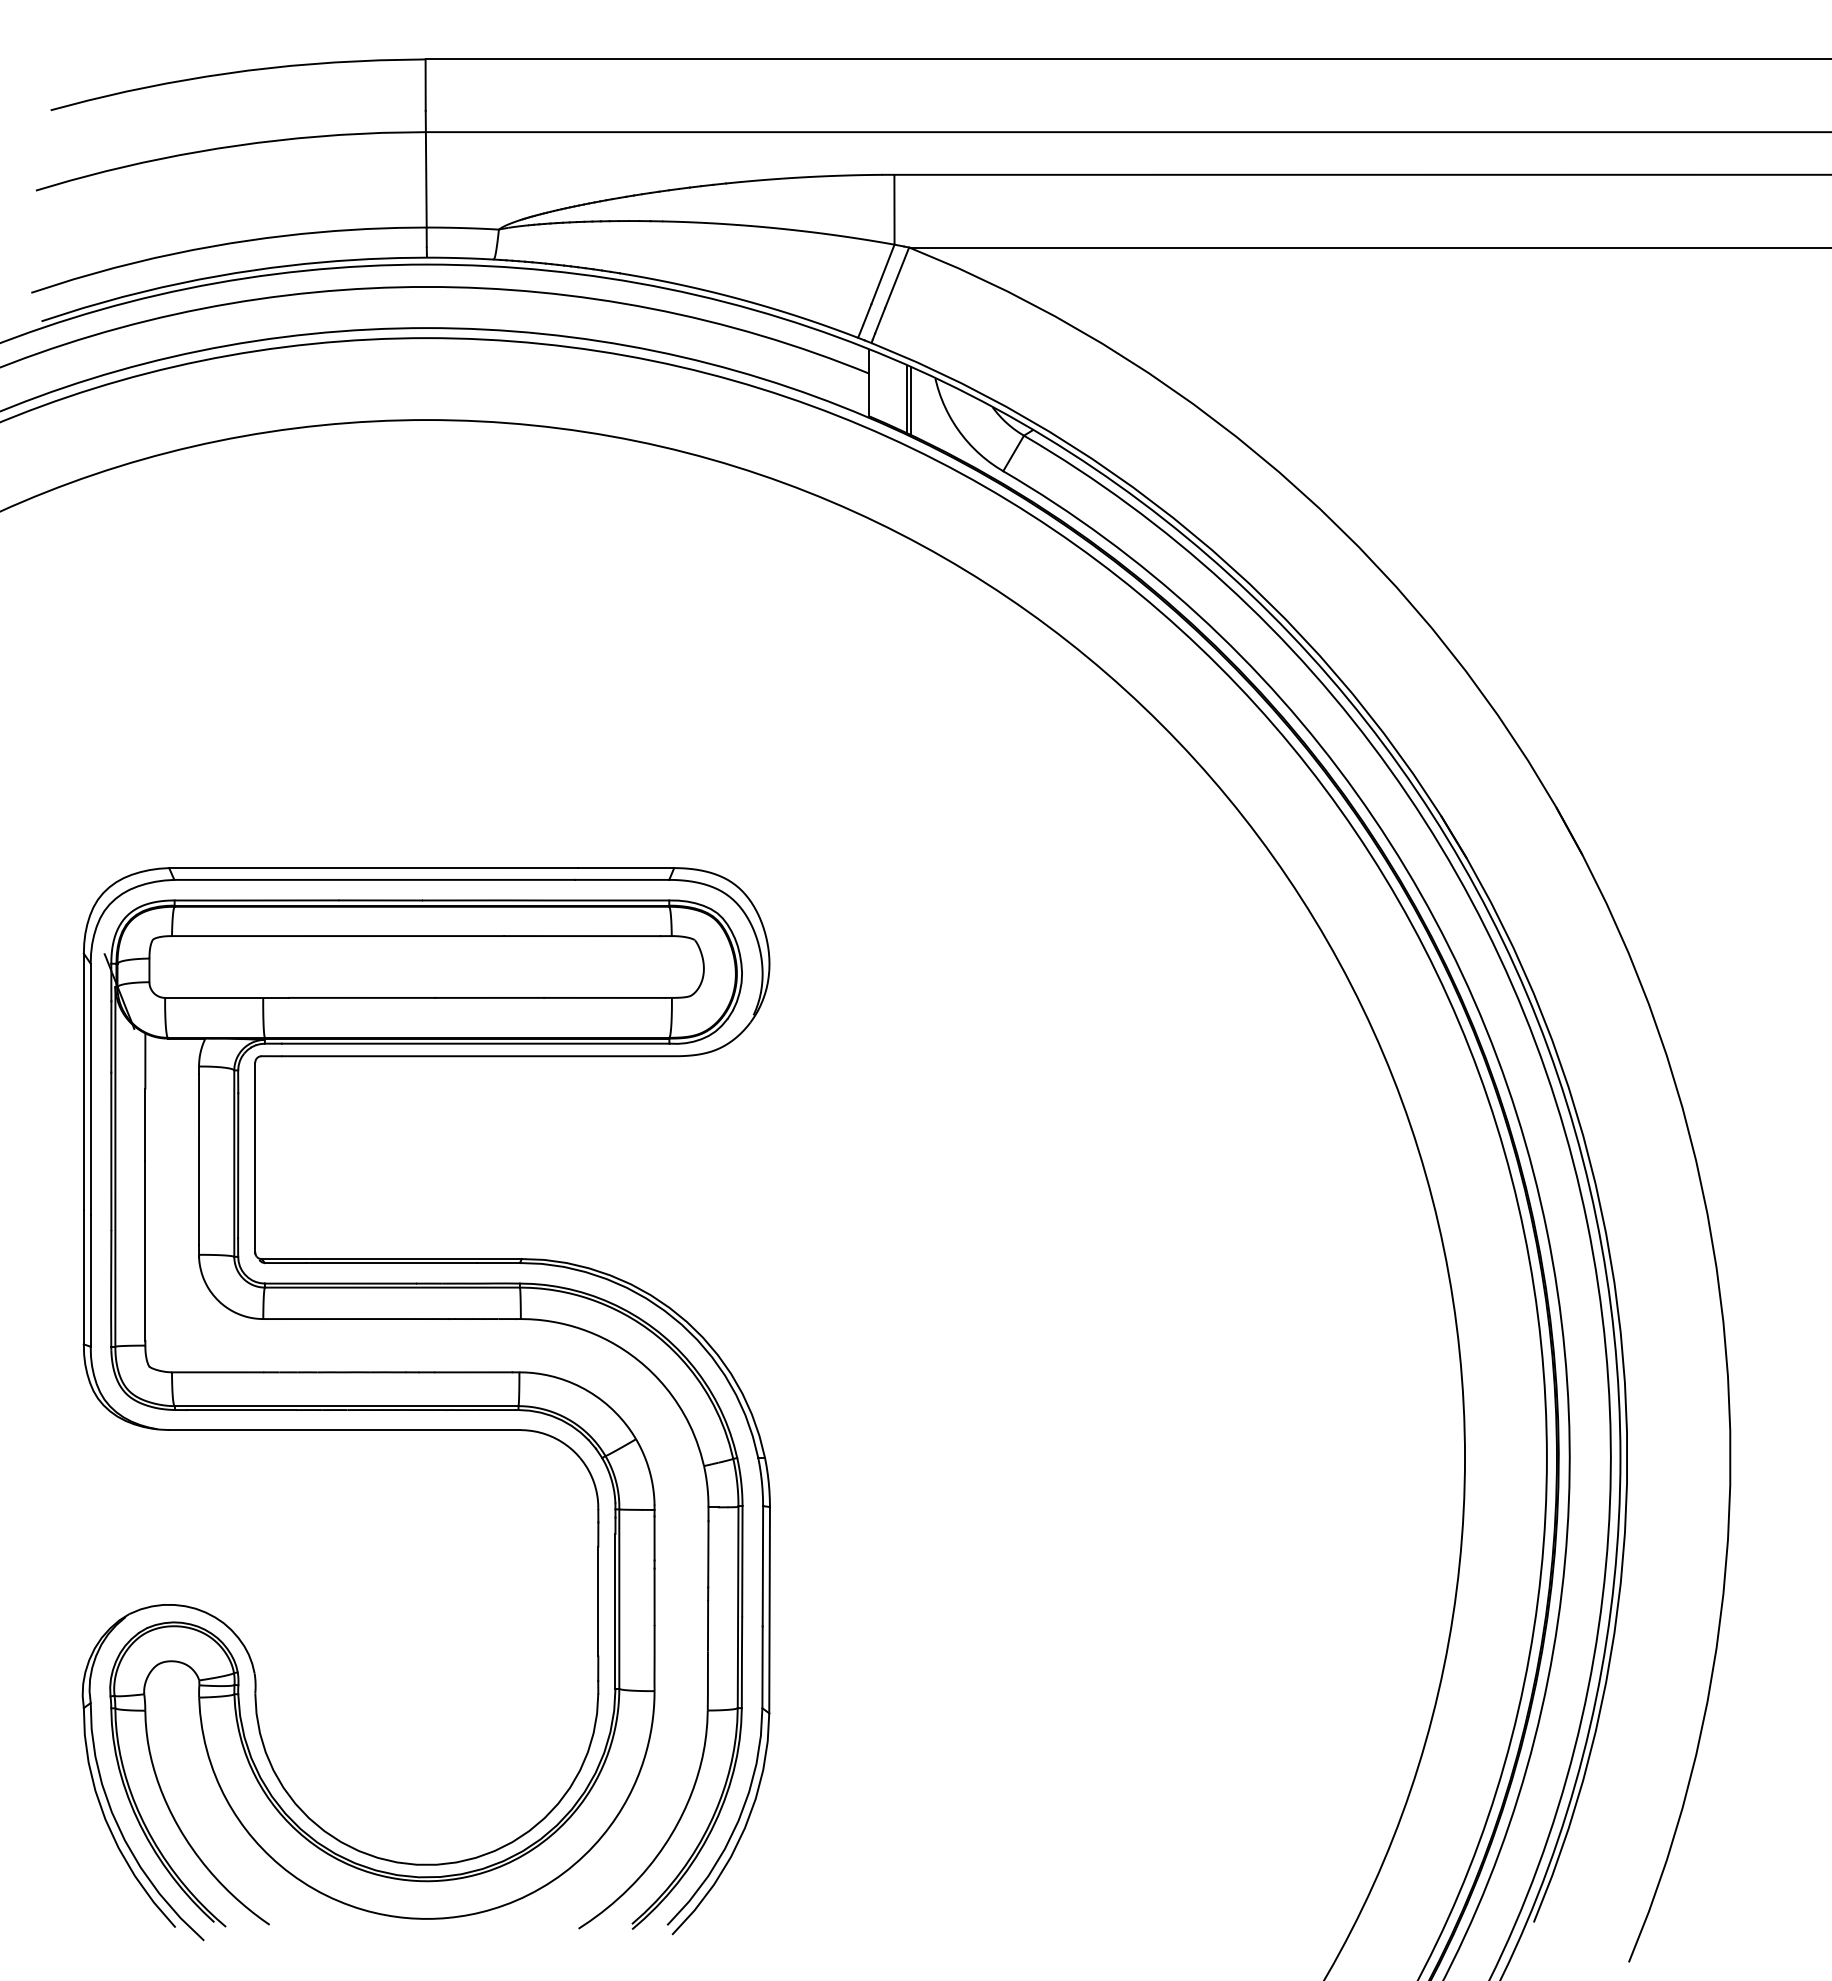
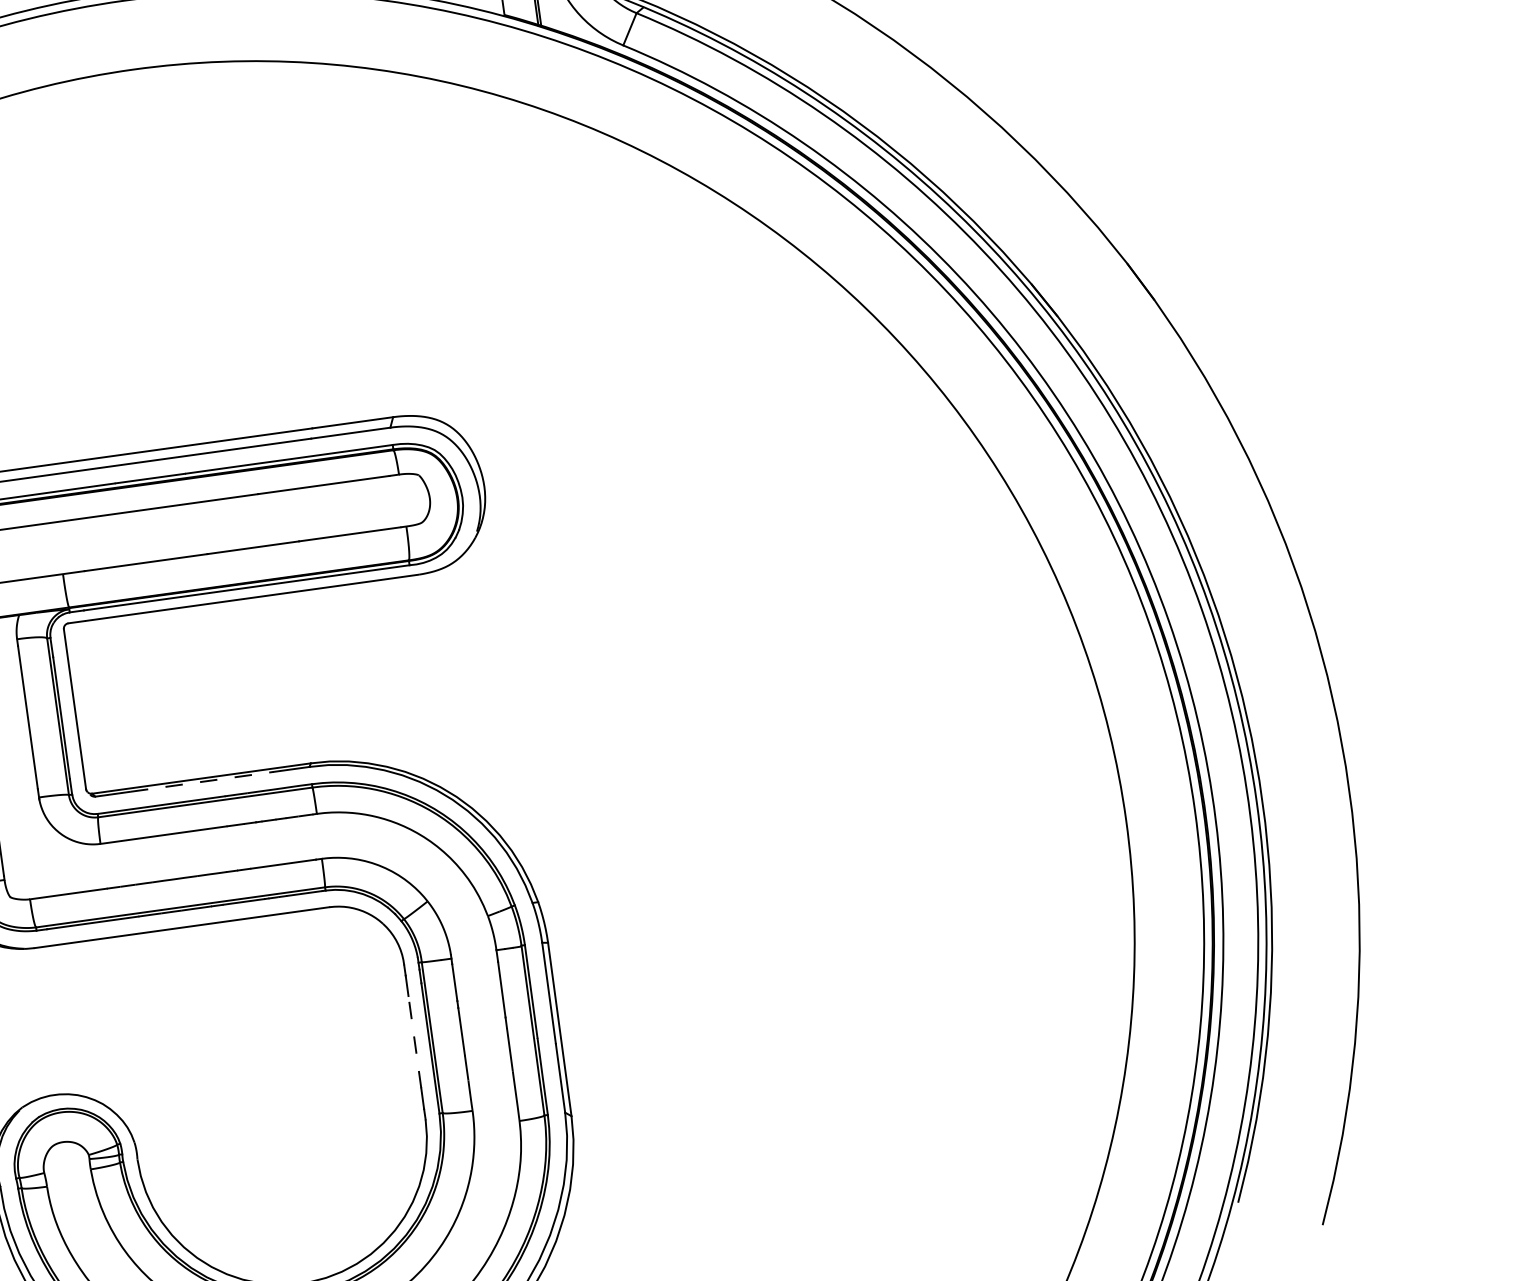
line: (392, 1263) -> (202, 782), solid -> dashed
line: (598, 1601) -> (415, 1042), solid -> dashed

